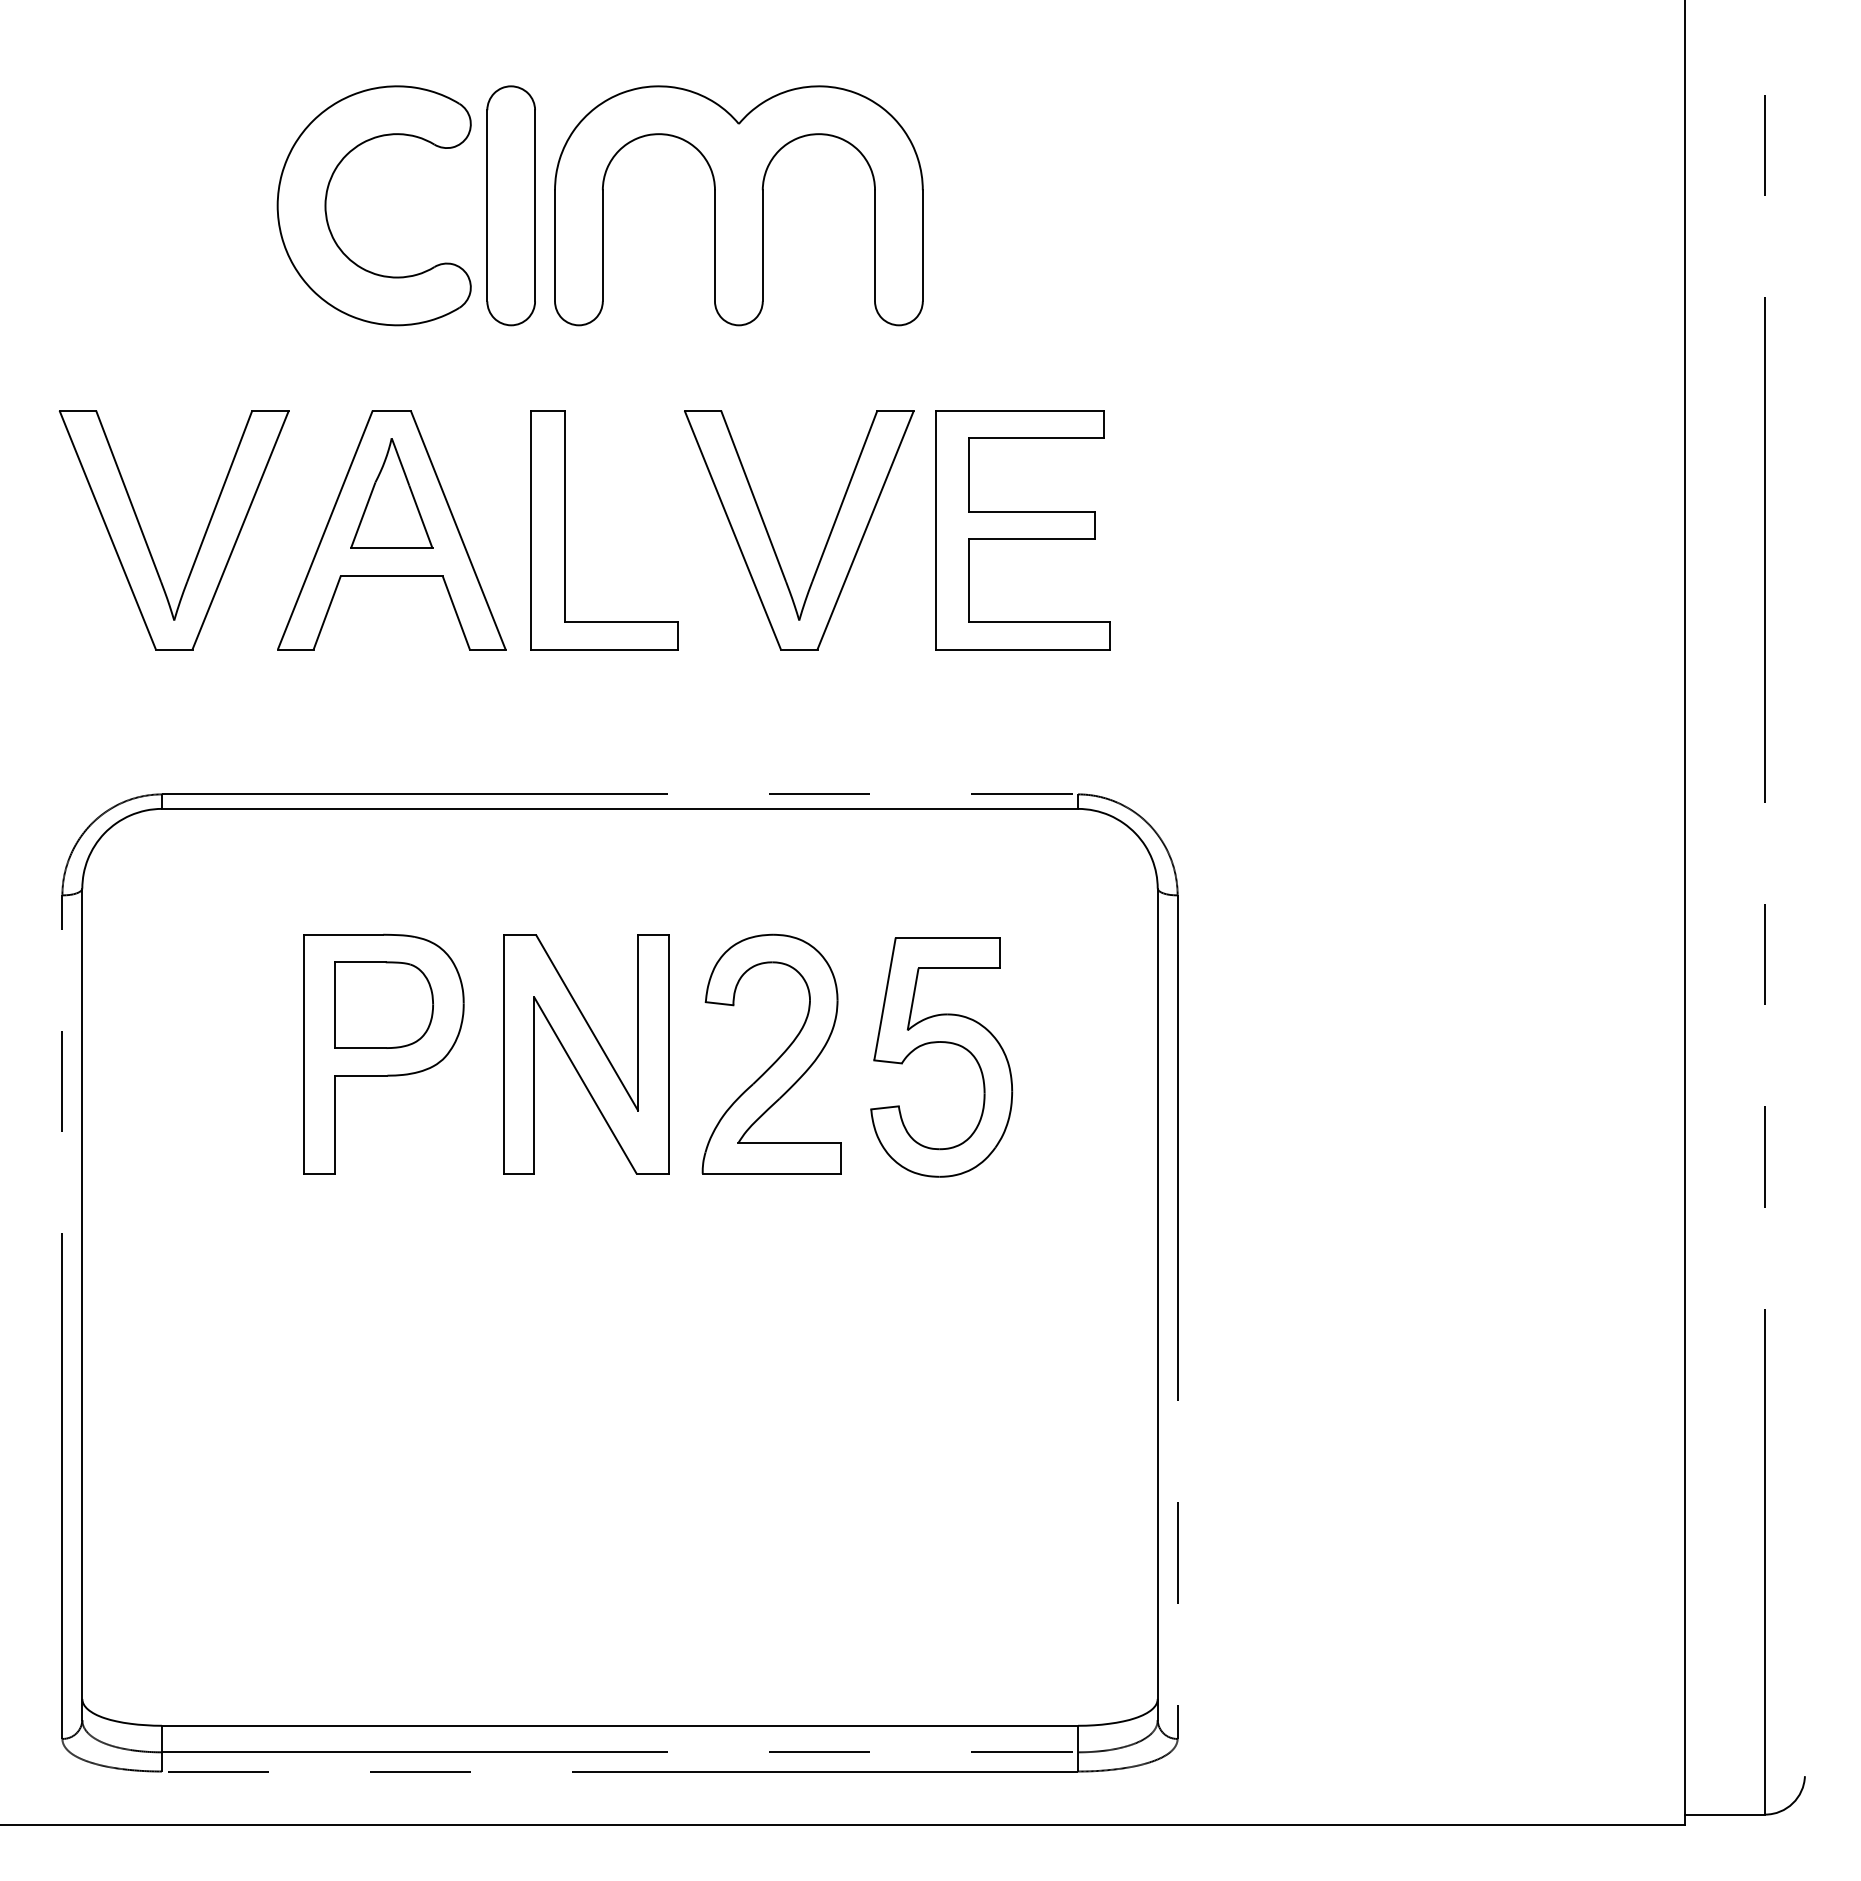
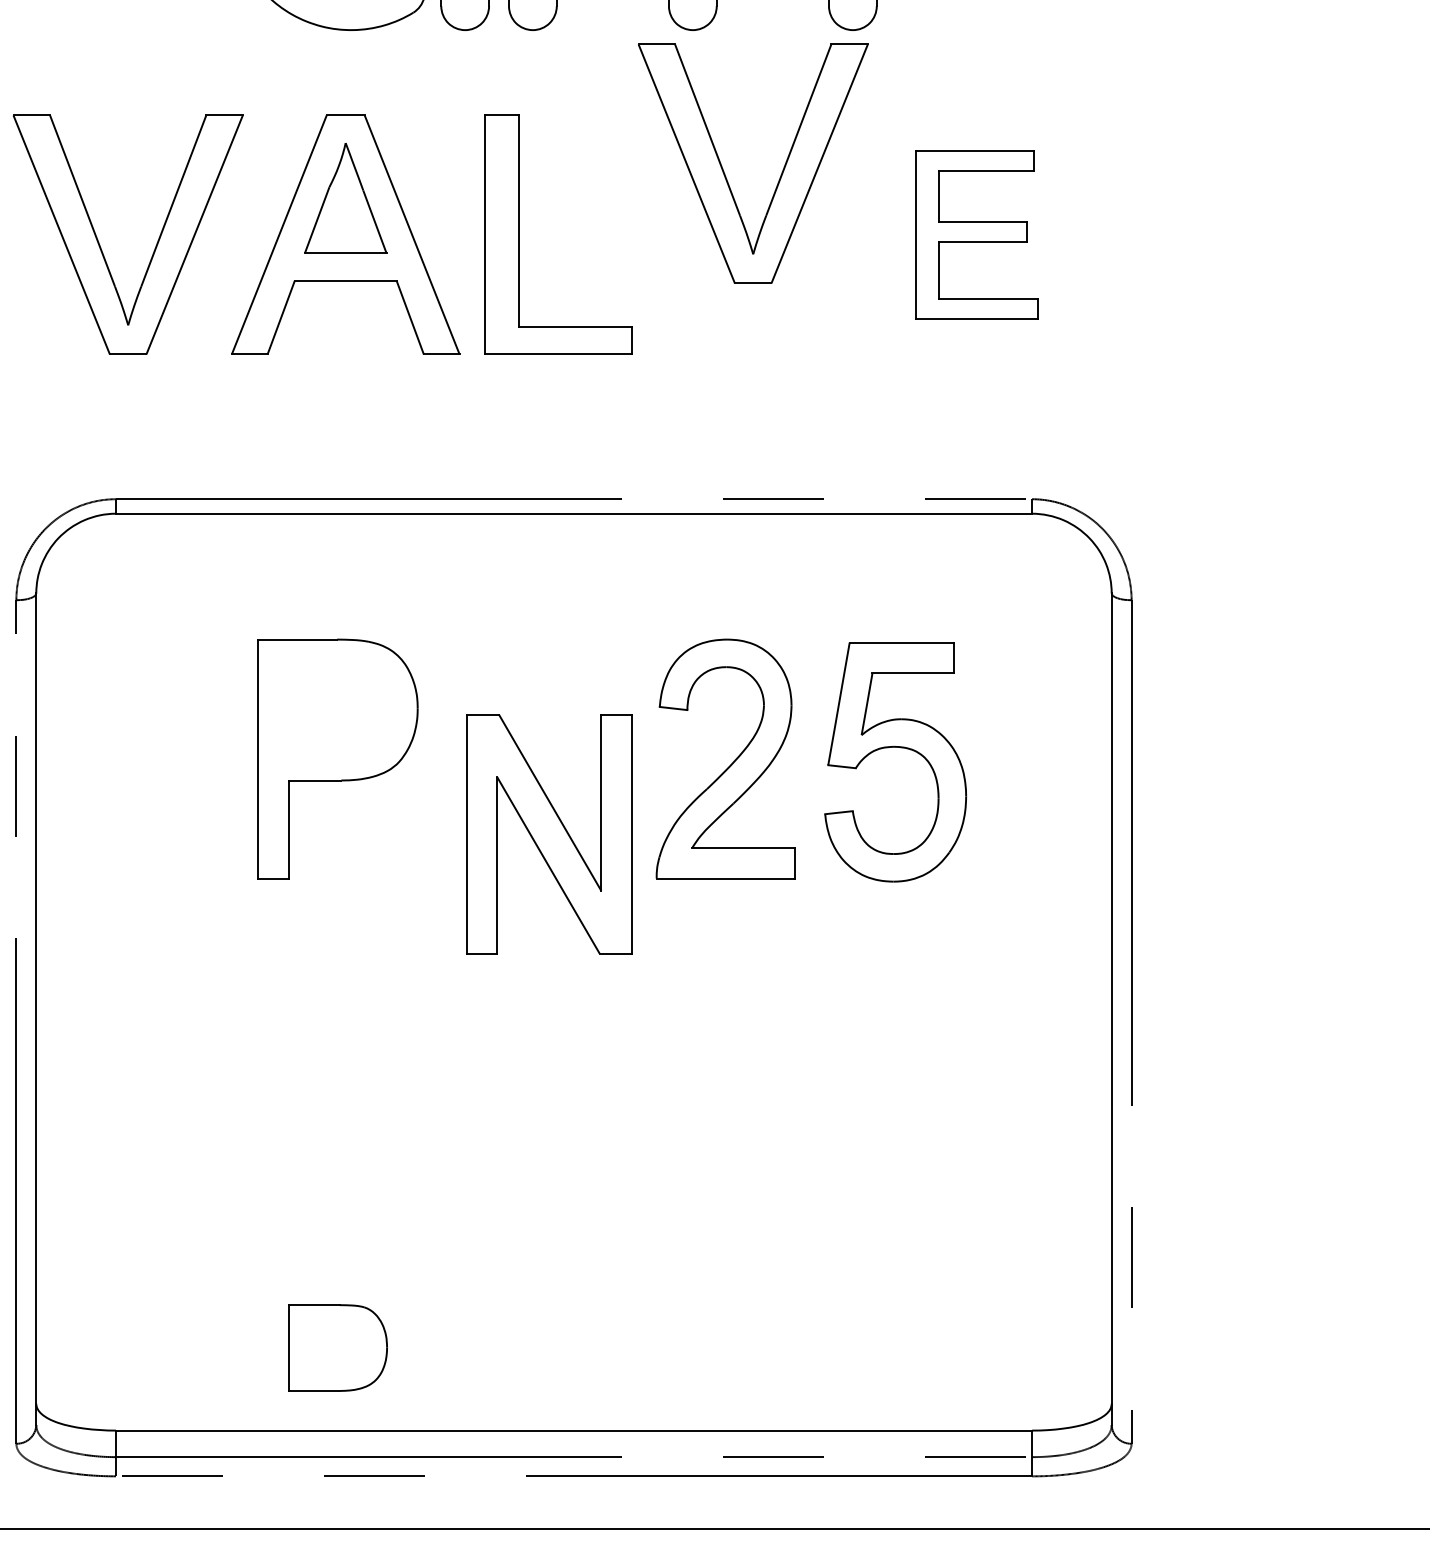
part: (1022, 530) -> (976, 235), size x0.7
part: (825, 543) -> (779, 177), moved
part: (383, 1004) -> (337, 1347), moved
part: (586, 1054) -> (549, 834), moved

